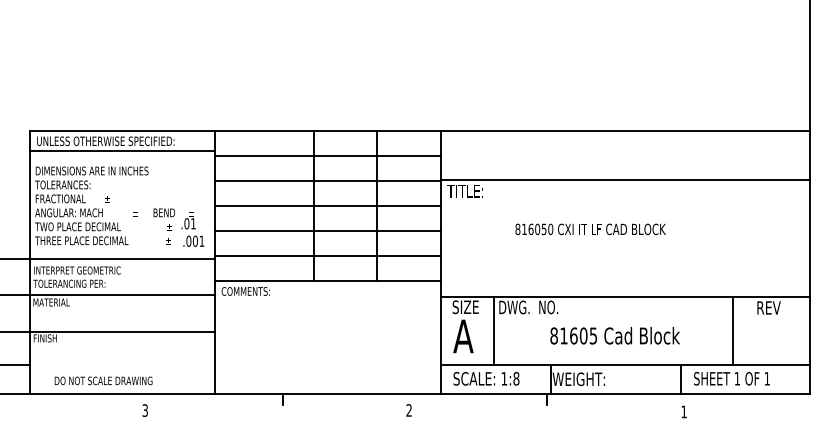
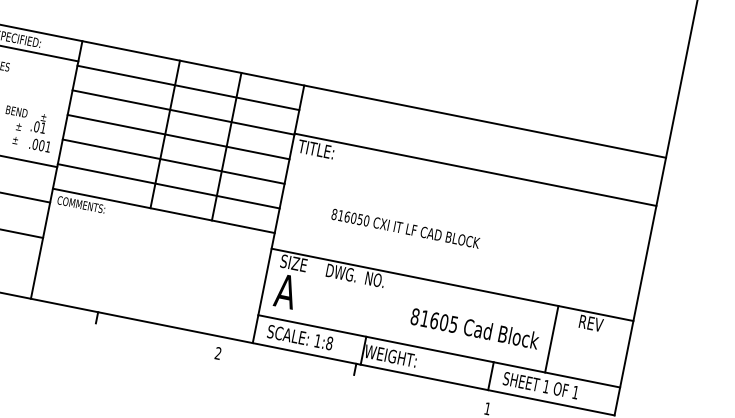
text: (590, 229) -> (405, 228), moved
line: (493, 331) -> (316, 292), removed
text: (614, 335) -> (474, 328), moved

